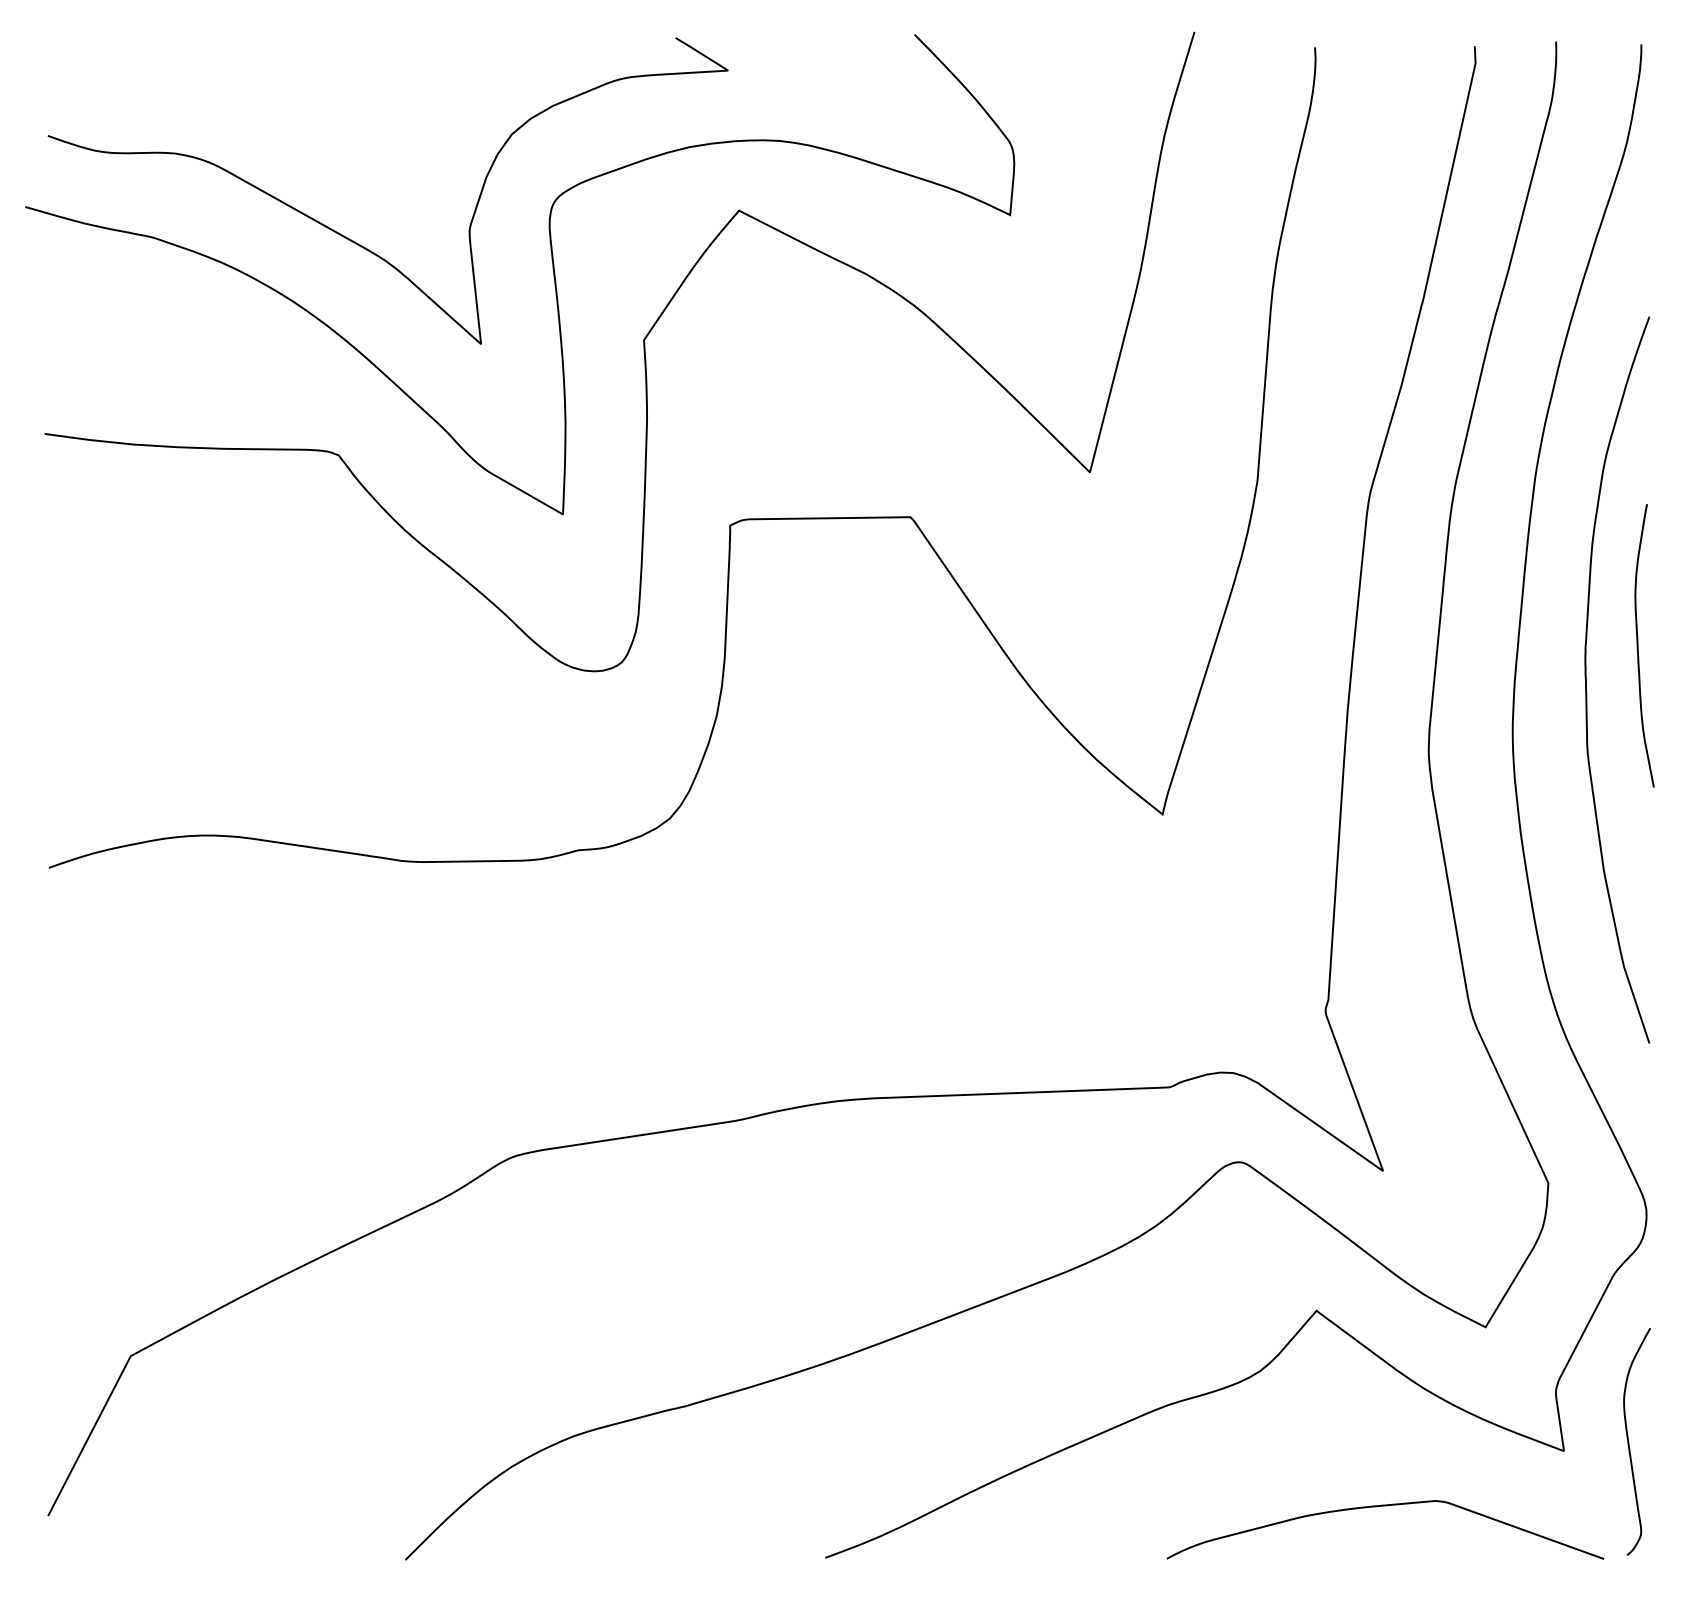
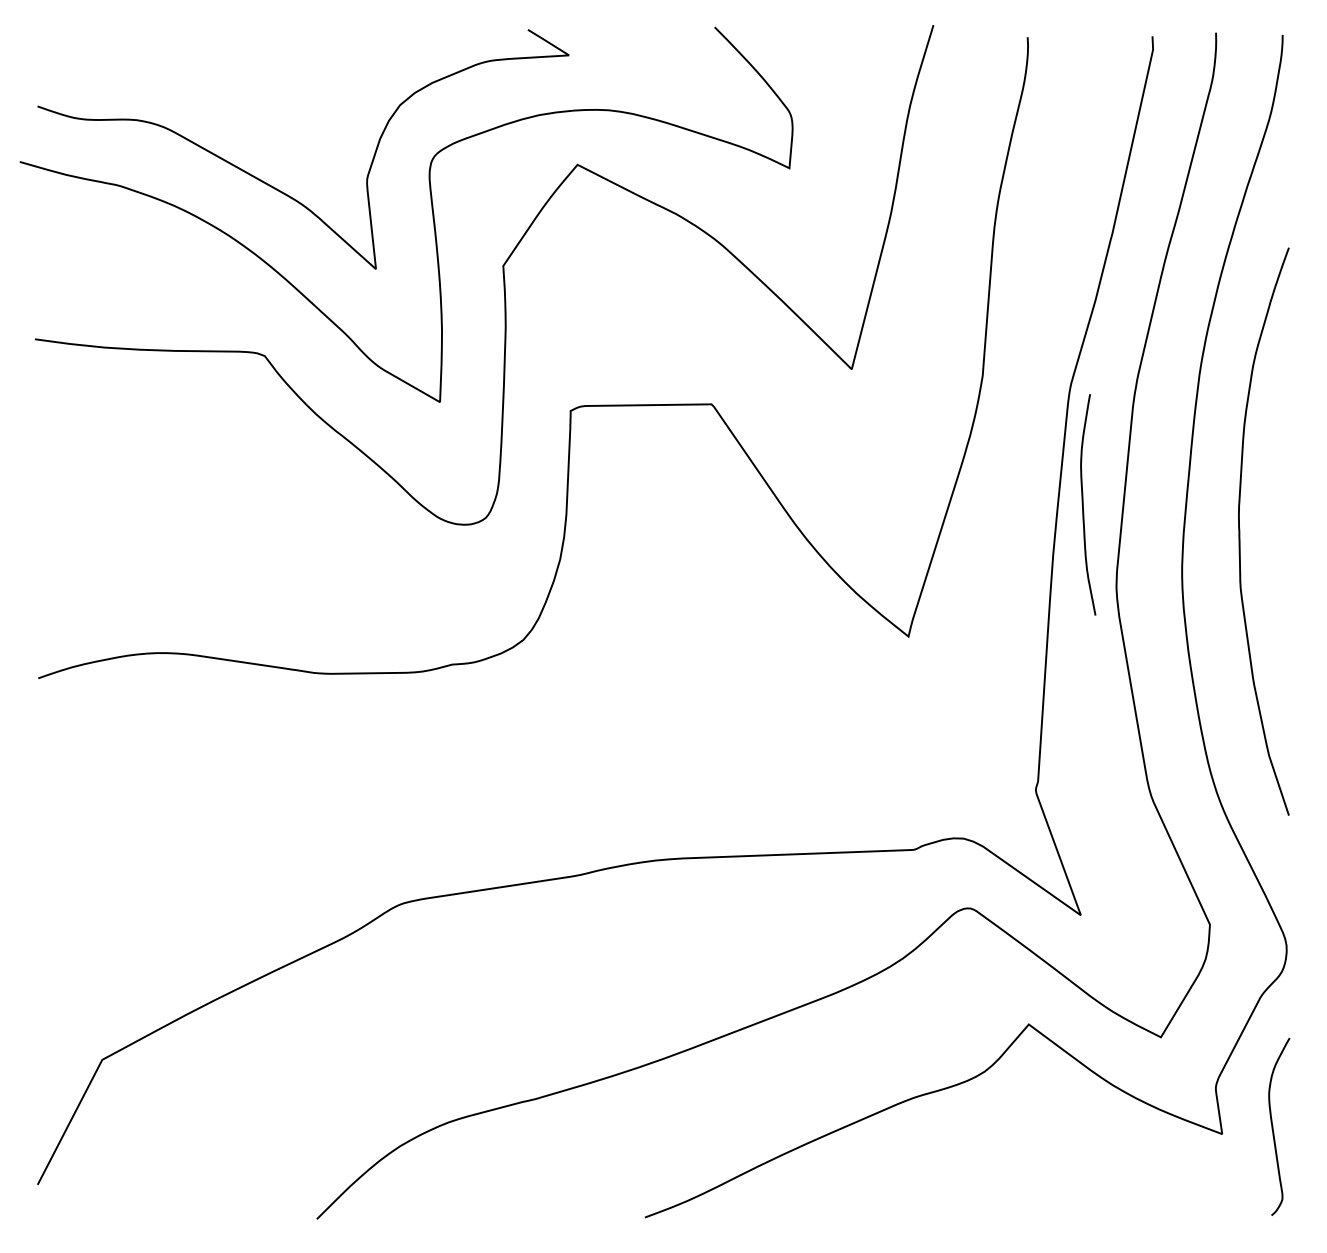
curve: (1638, 645) -> (1083, 504), moved
curve: (1385, 1506) -> (1082, 1177), removed

